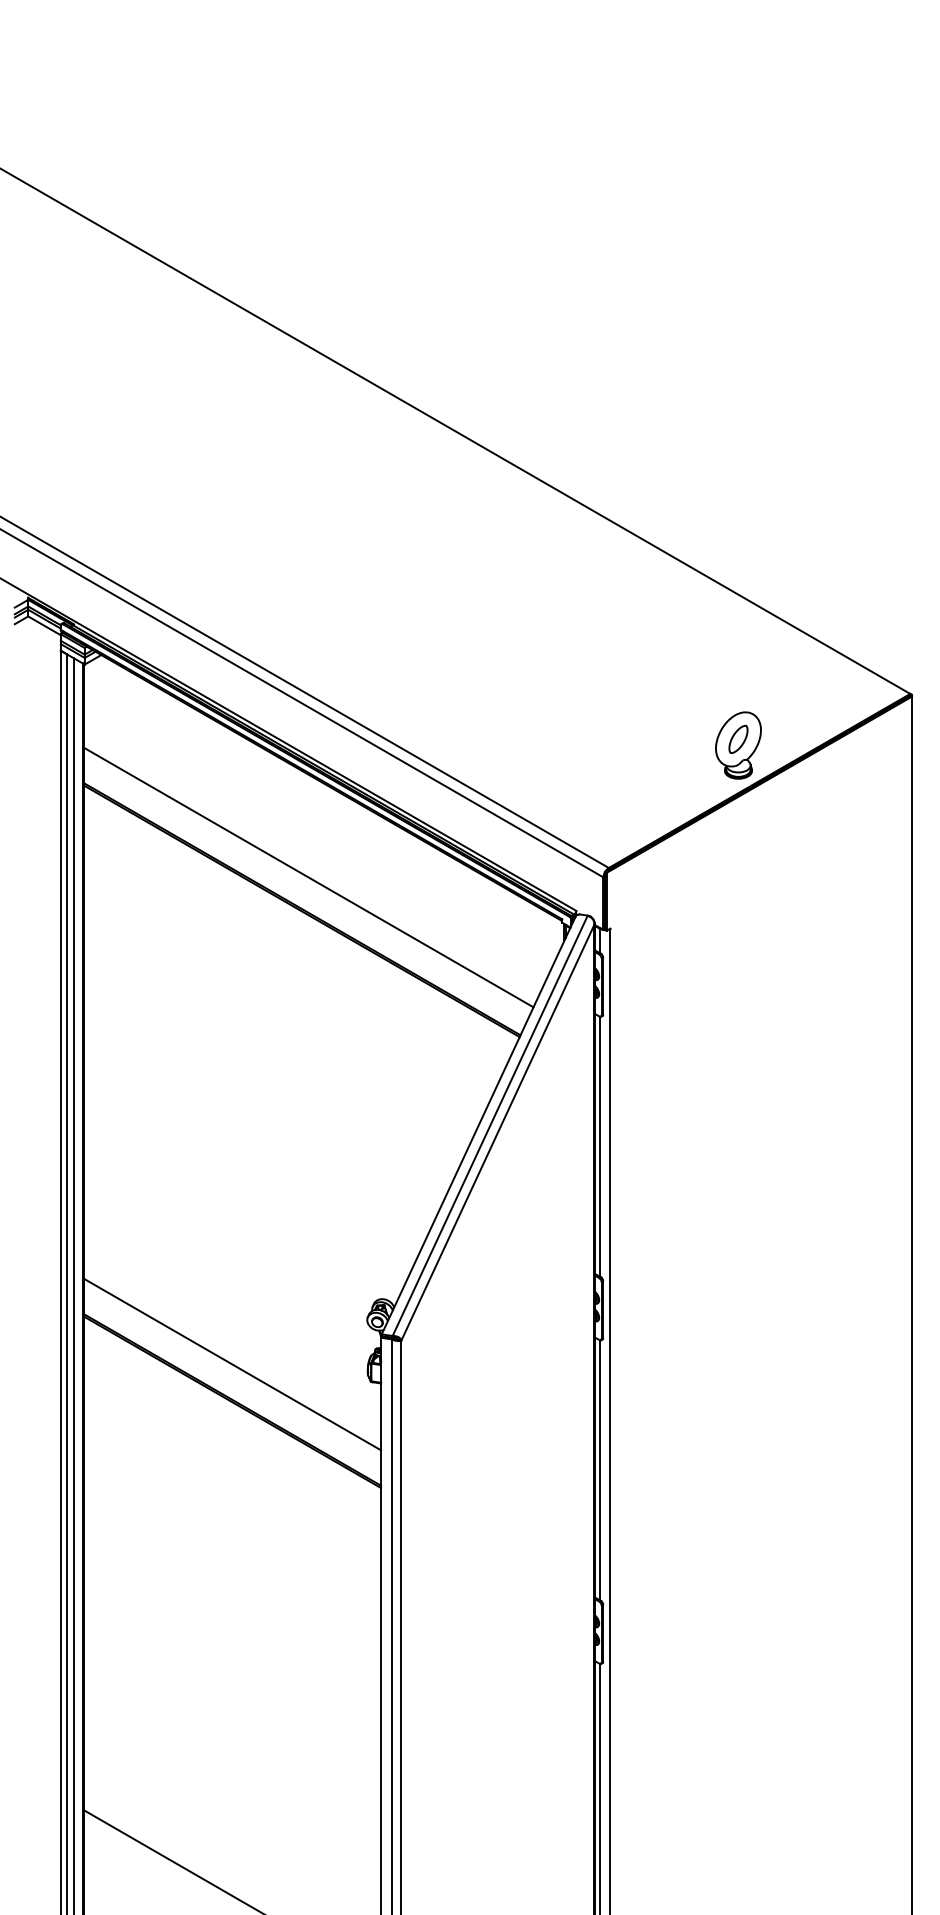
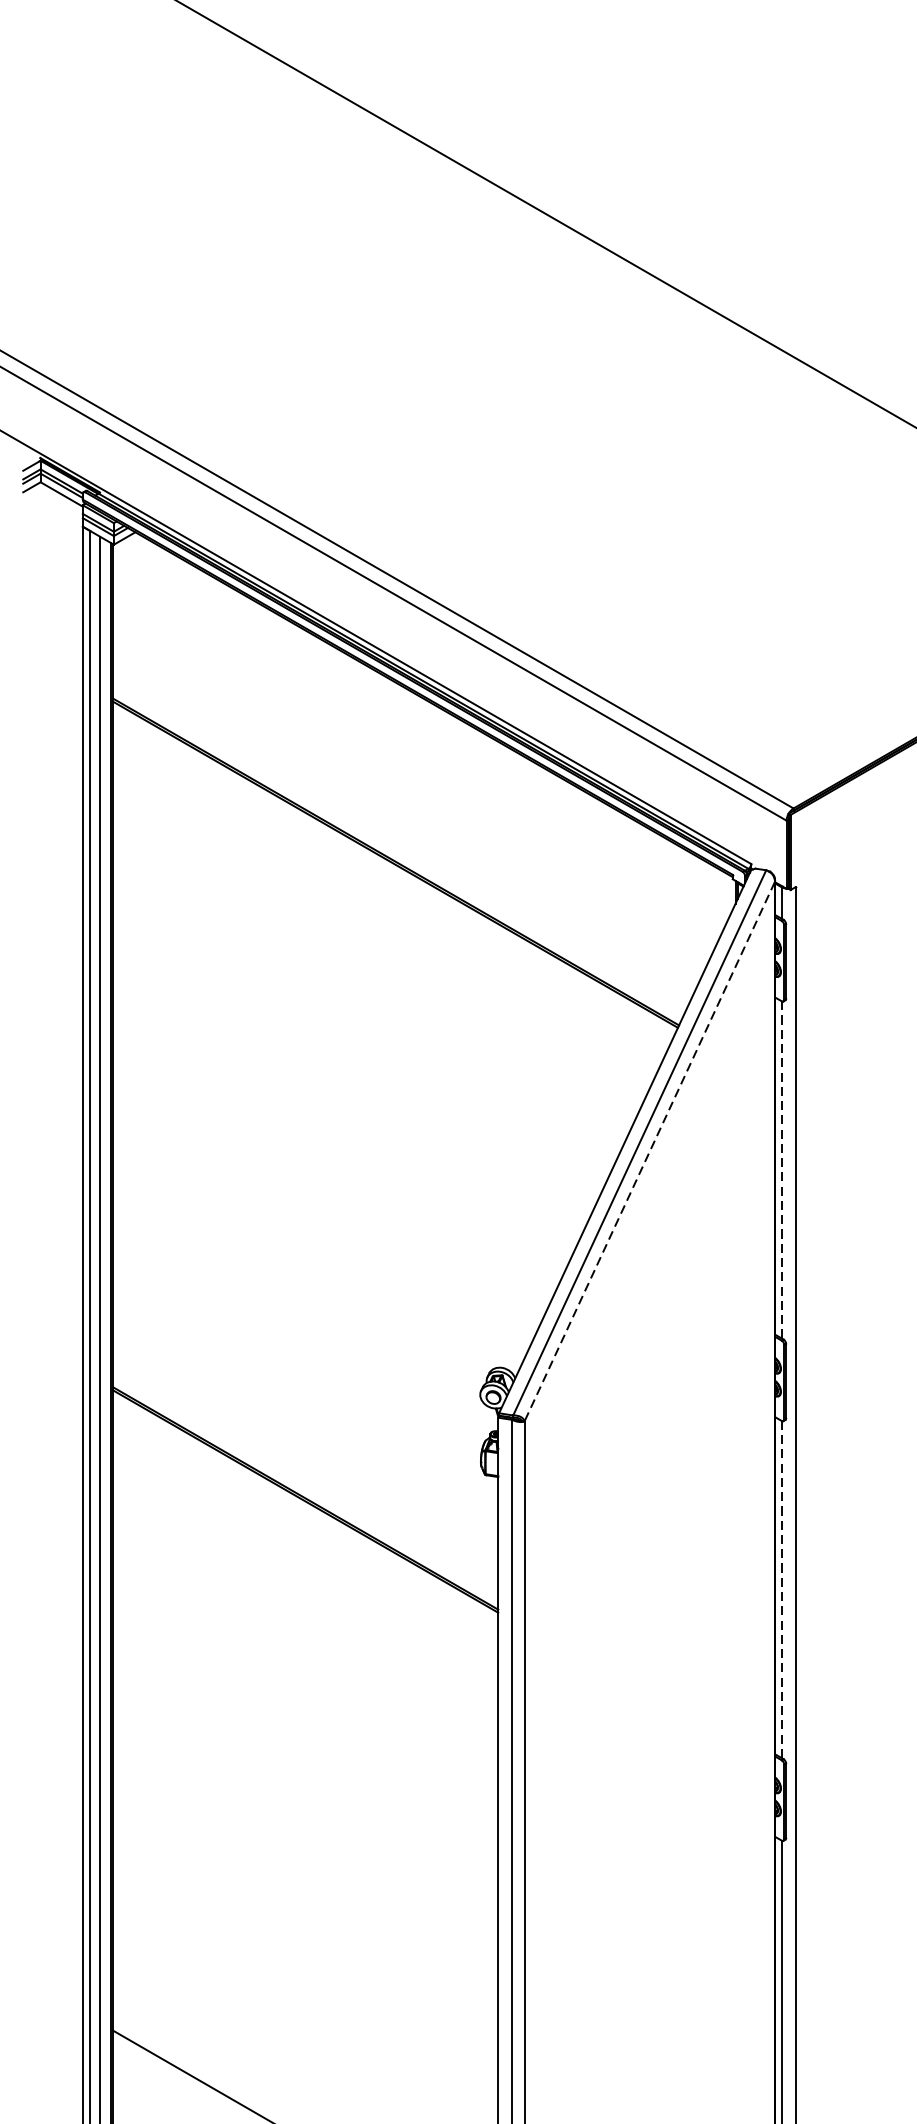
line: (308, 877) -> (404, 820), removed
line: (497, 1133) -> (649, 1152), solid -> dashed
line: (599, 1146) -> (781, 1169), solid -> dashed
line: (232, 1364) -> (305, 1452), removed
line: (599, 1470) -> (781, 1589), solid -> dashed

